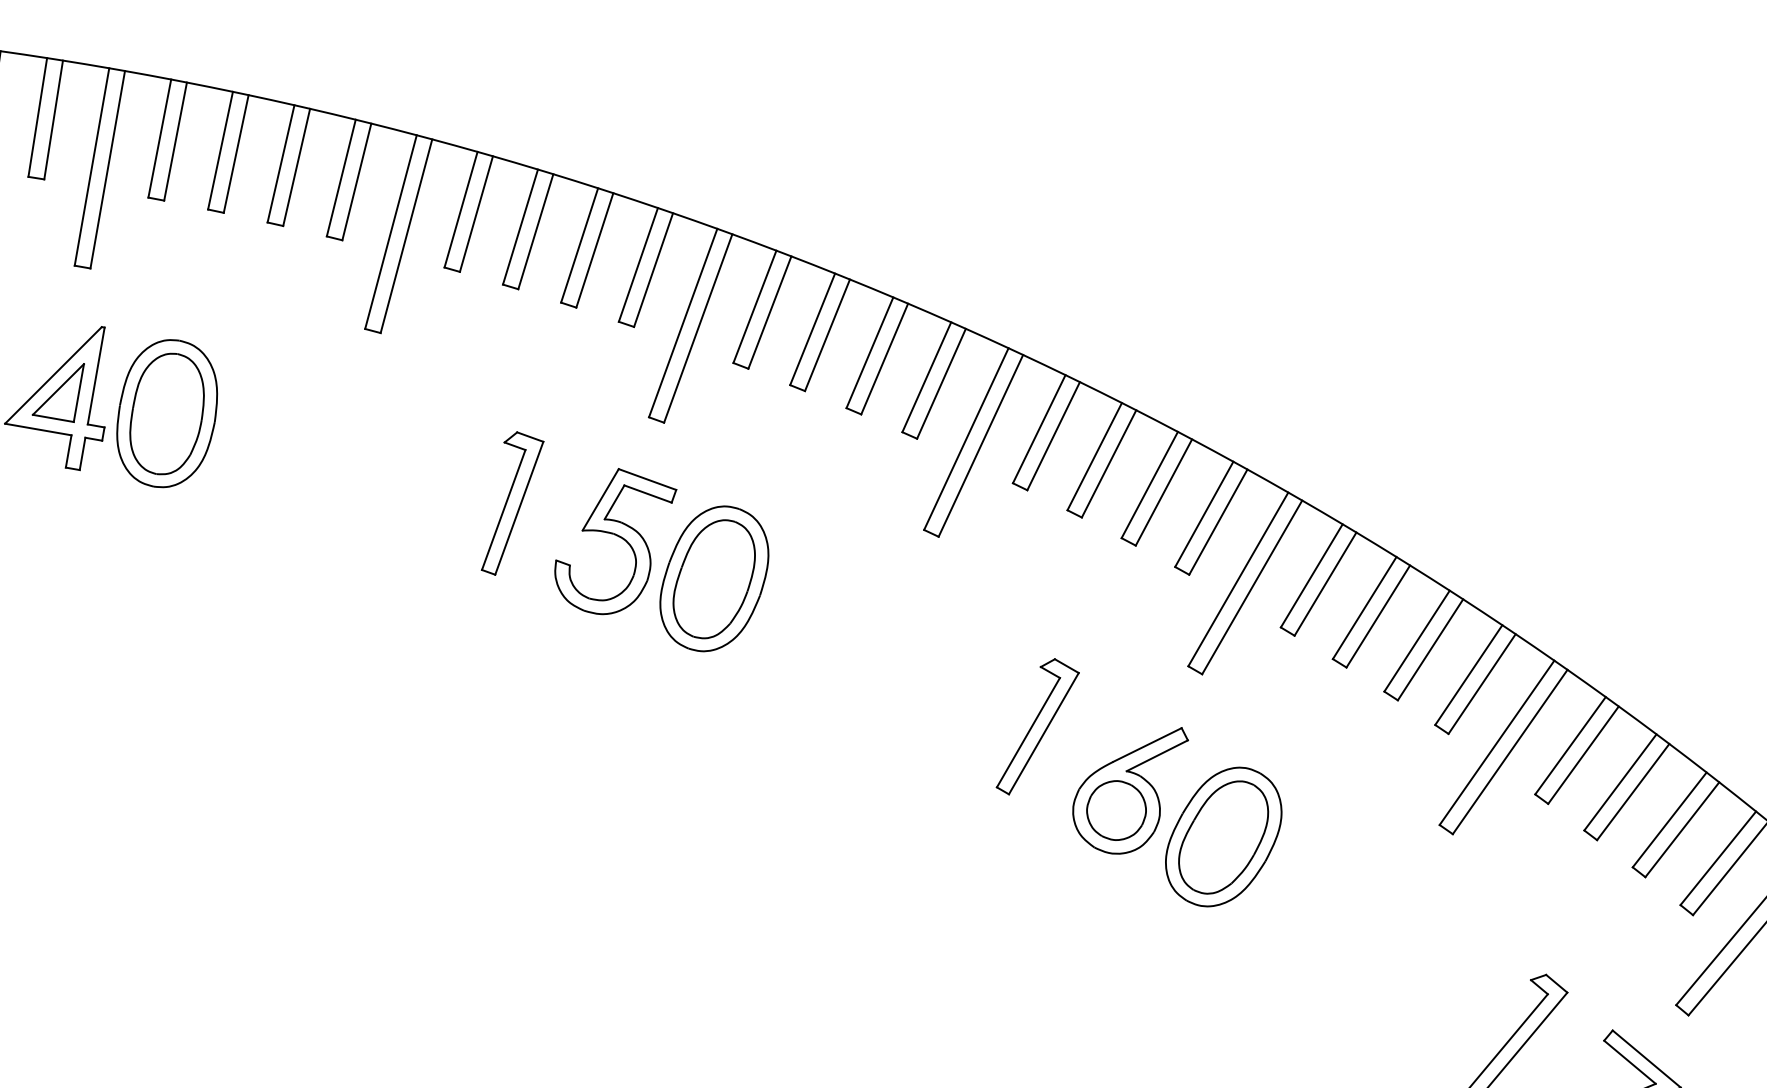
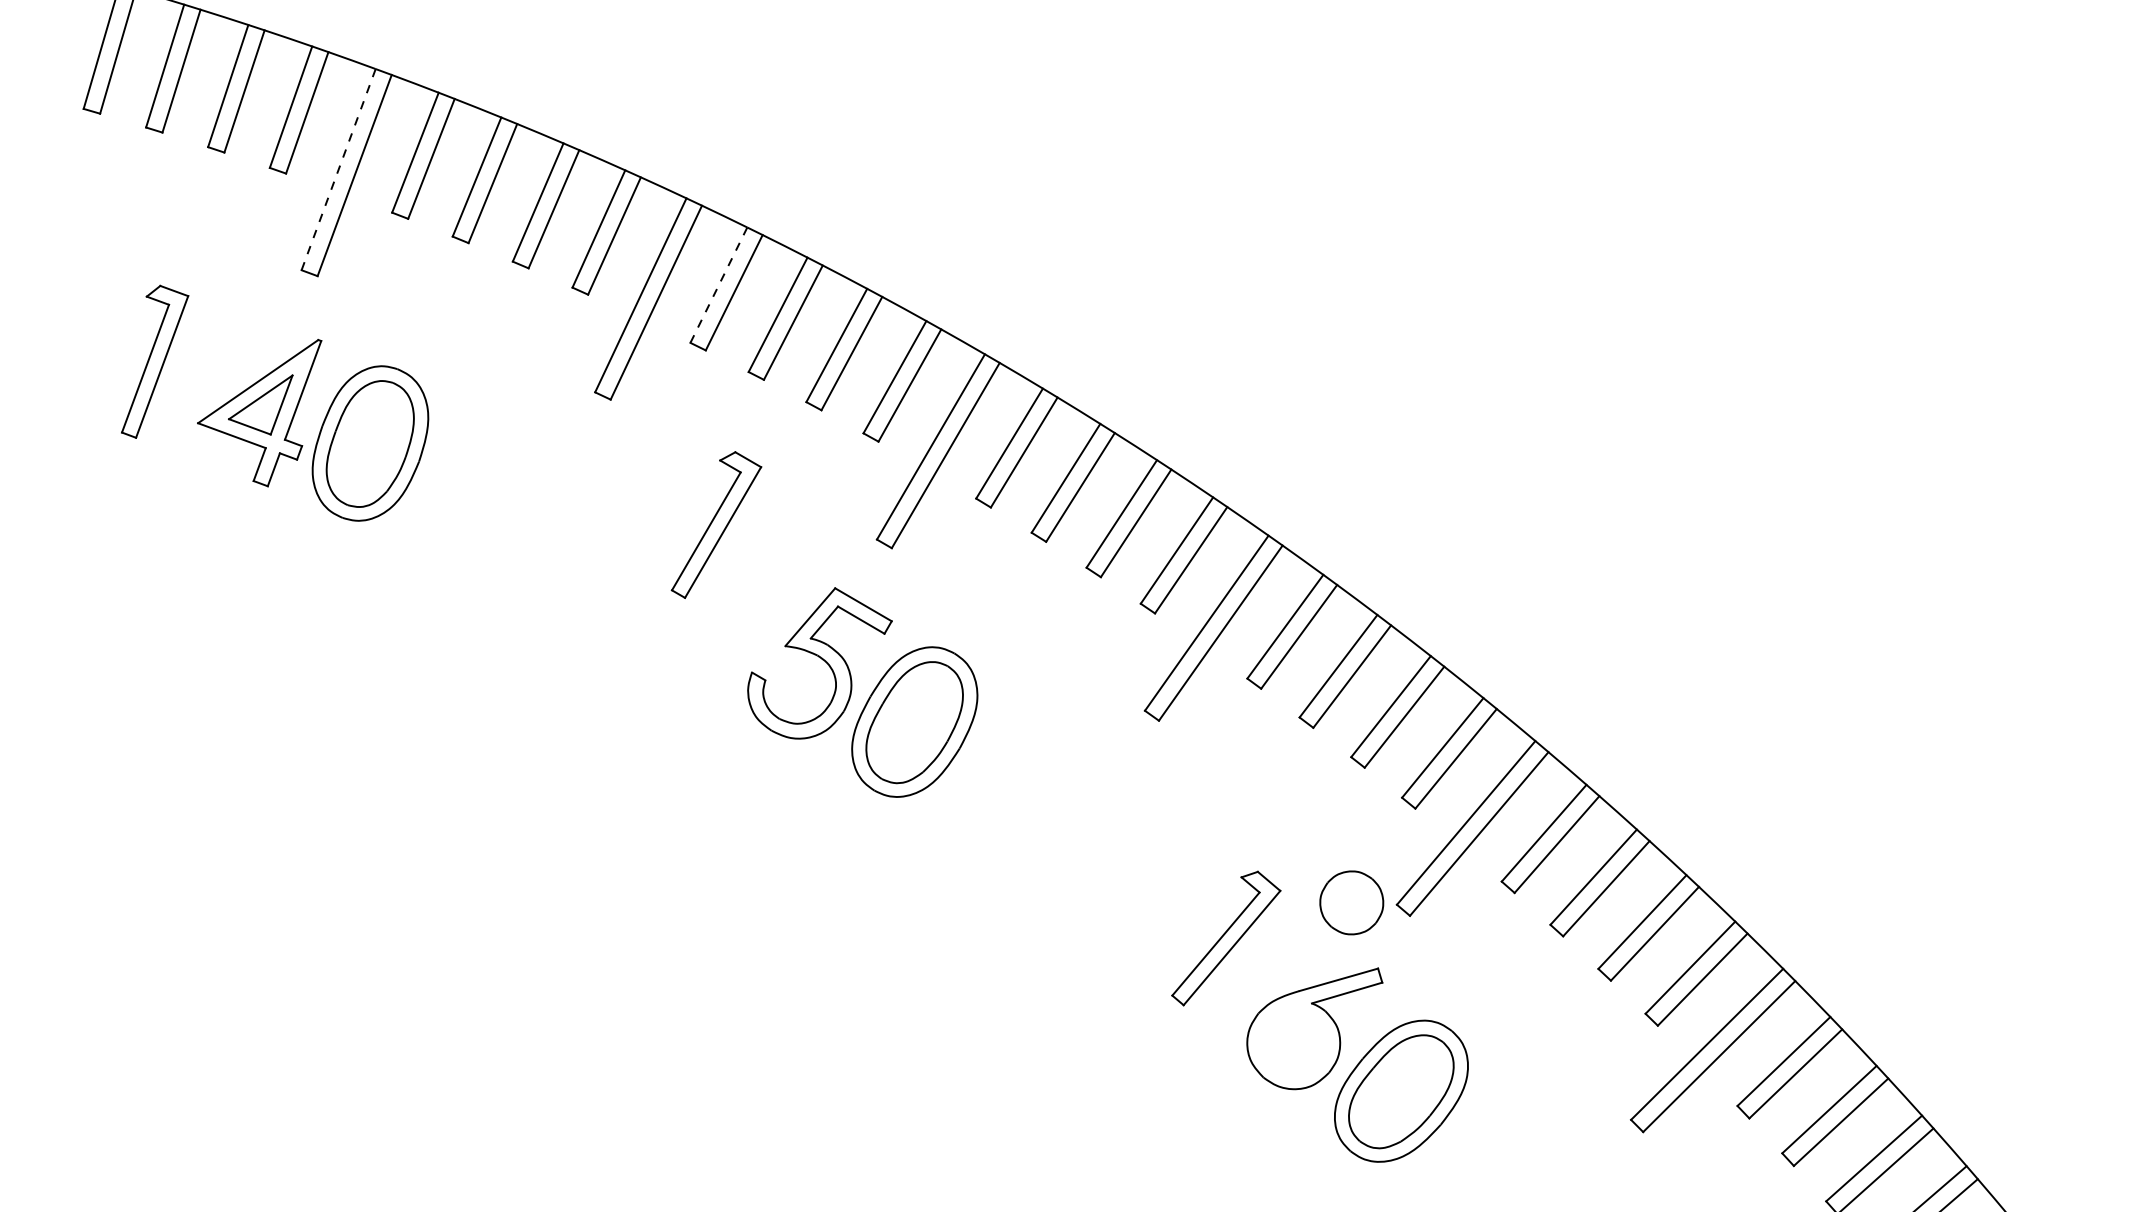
line: (92, 167) -> (338, 170), solid -> dashed
line: (460, 210) -> (718, 285), solid -> dashed
part: (511, 501) -> (716, 524), moved
part: (1116, 810) -> (1351, 902), moved

